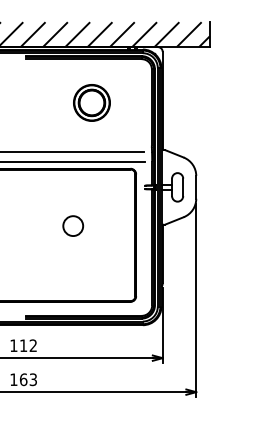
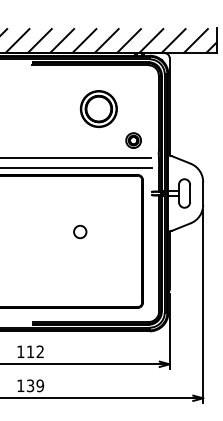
part: (126, 134) -> (133, 140), added
circle: (73, 225) -> (80, 231), size x0.62
text: (28, 379) -> (35, 385), 163 -> 139

